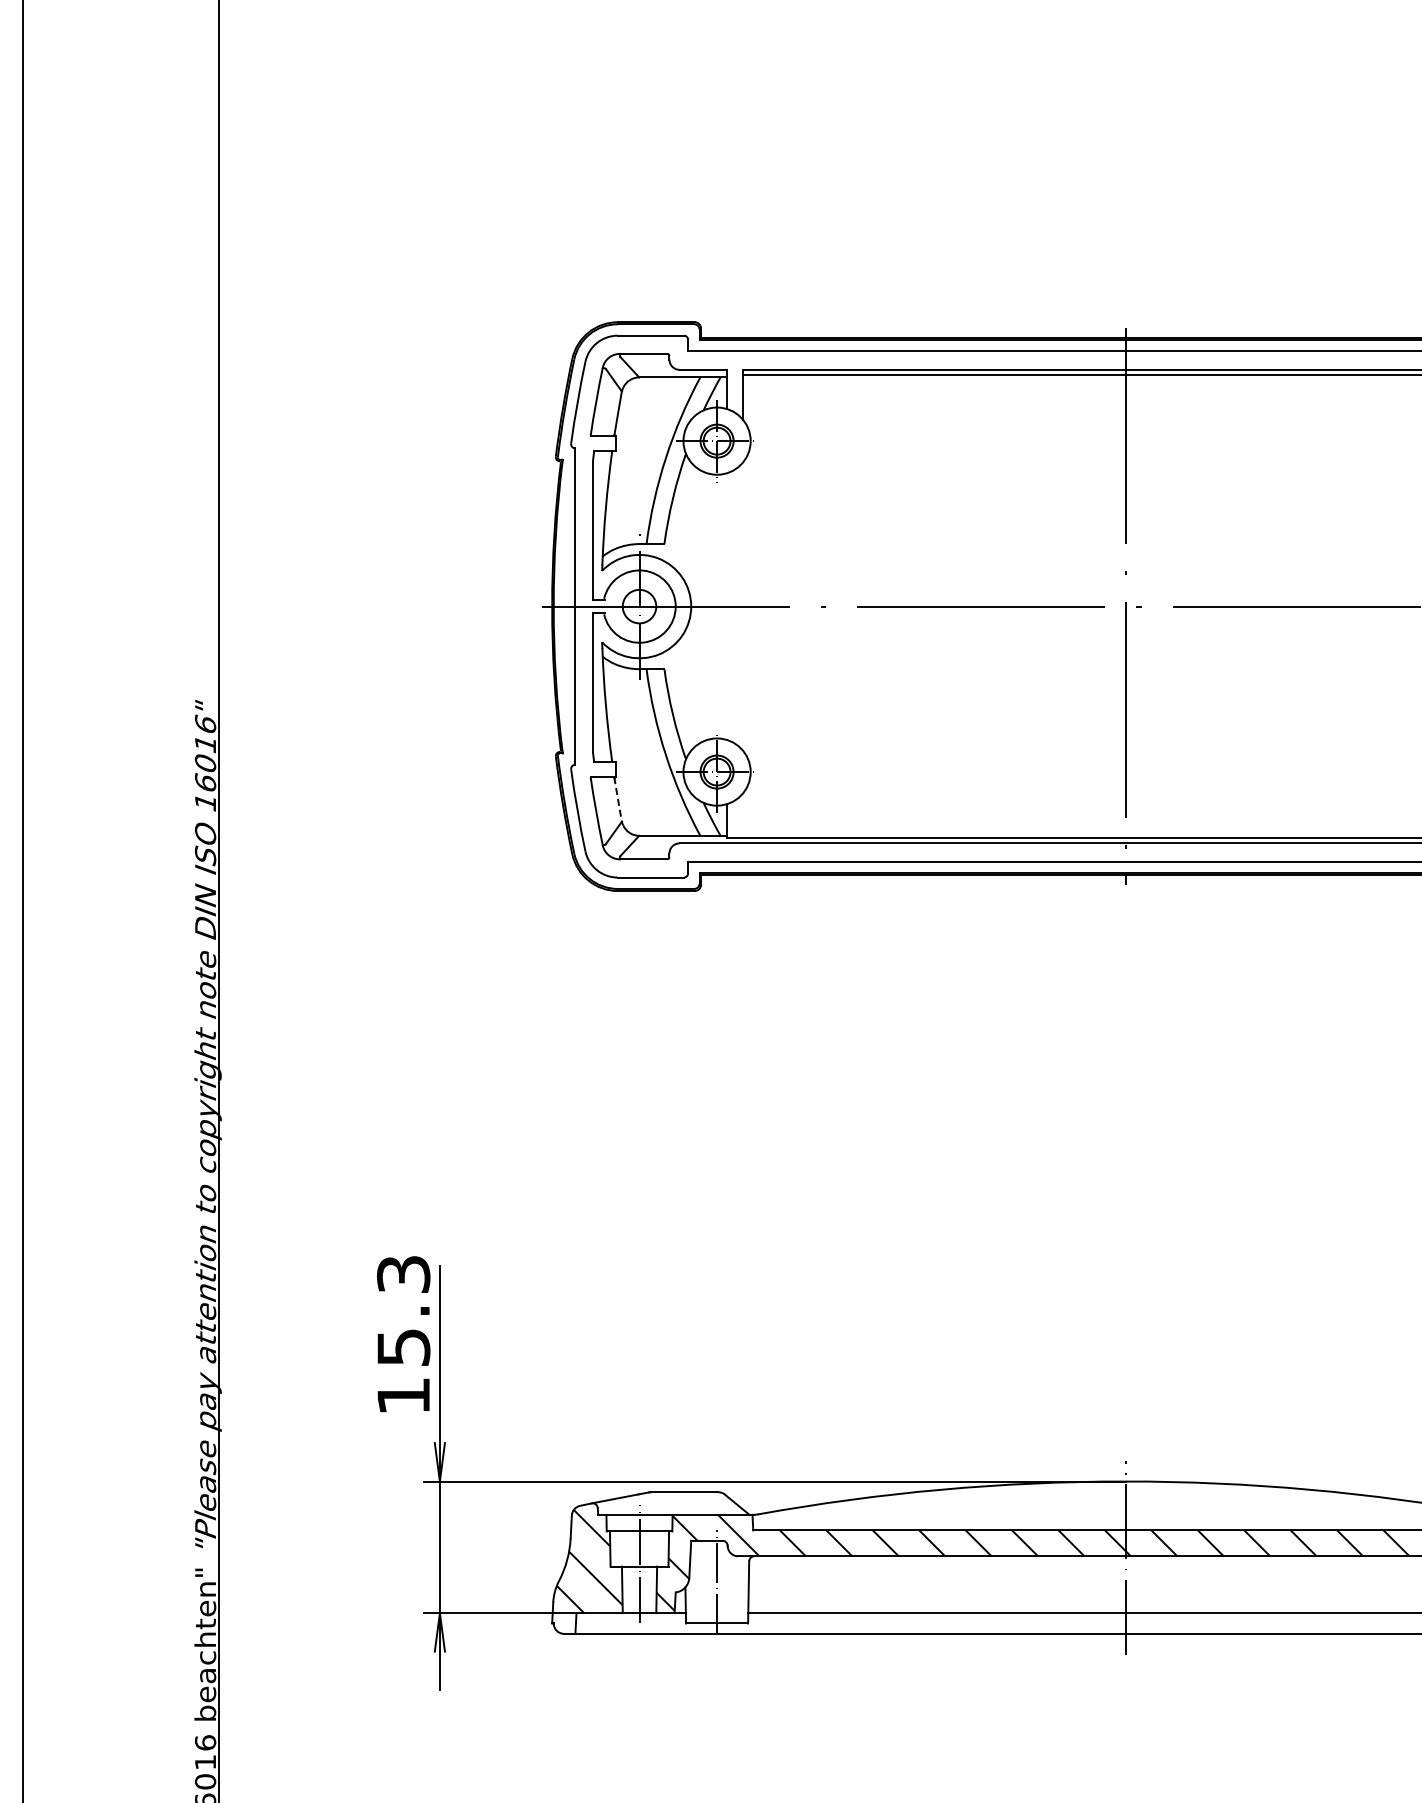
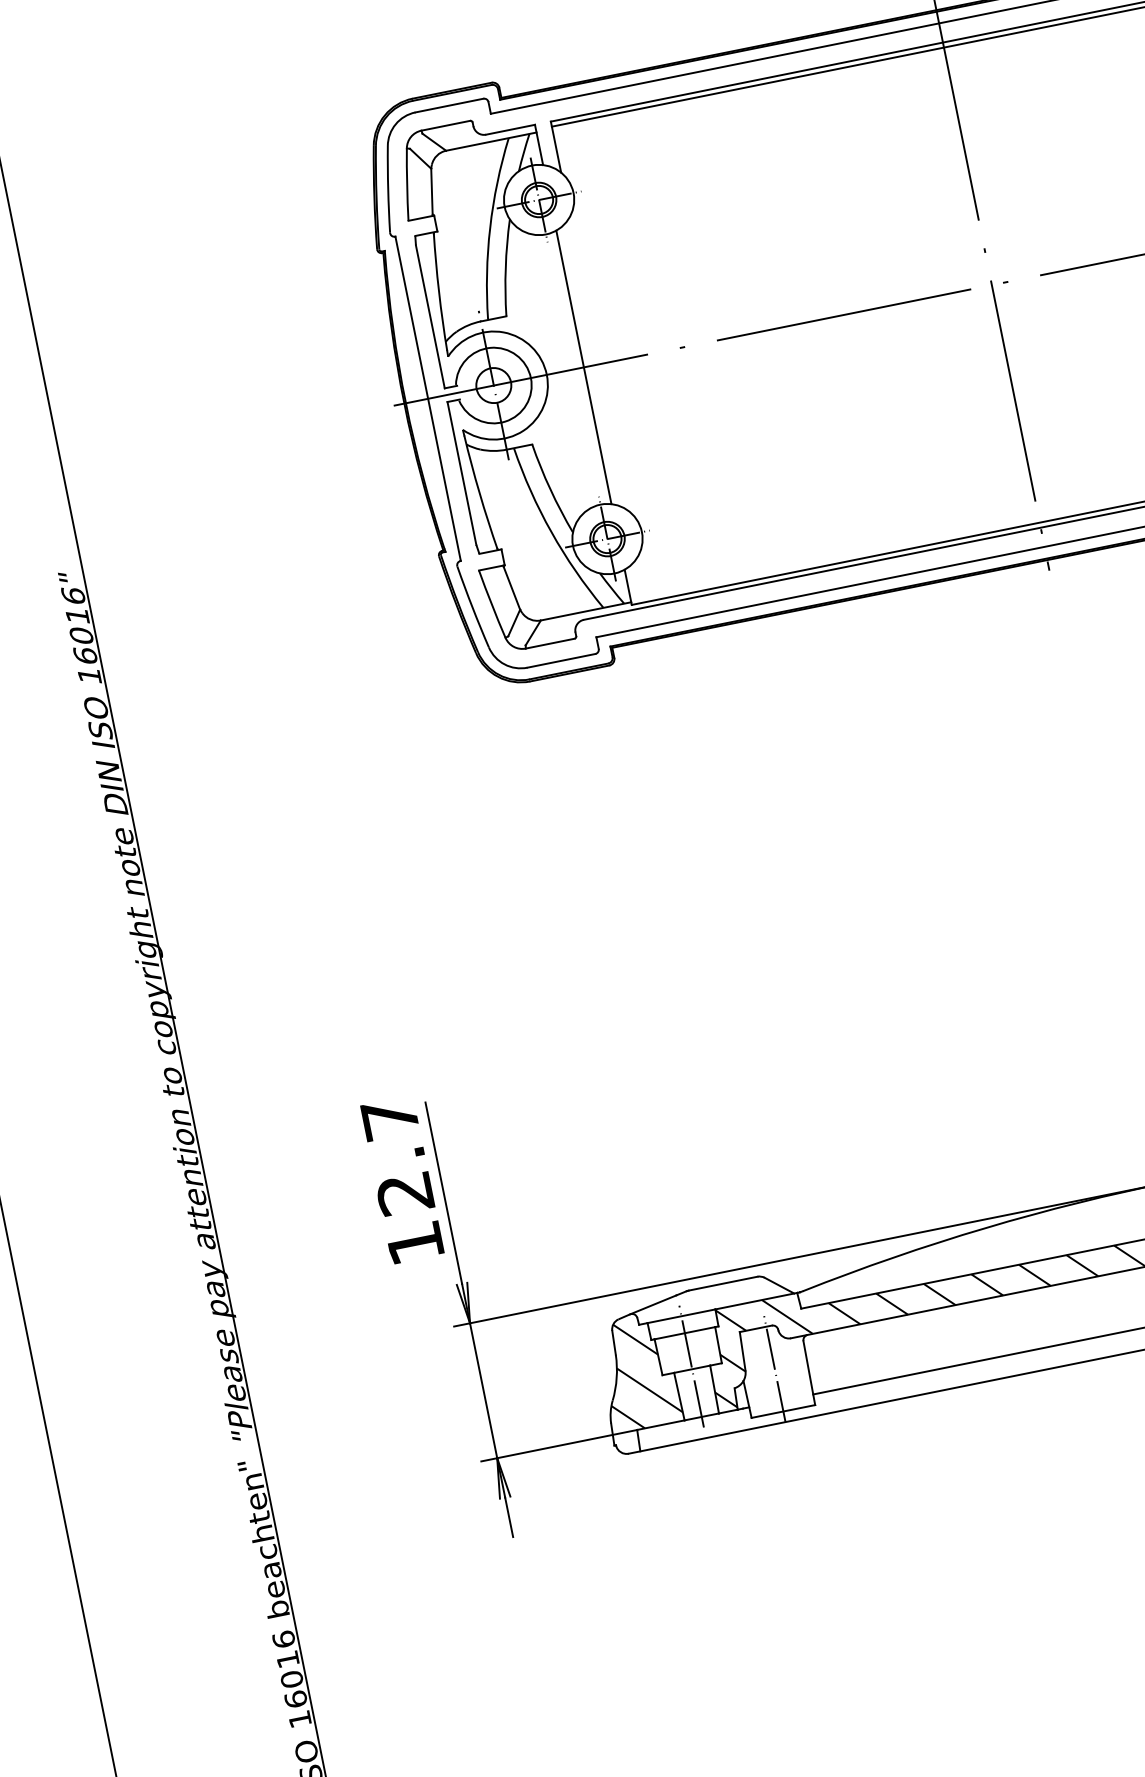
line: (727, 606) -> (583, 367), added
line: (618, 799) -> (512, 587), dashed -> solid
text: (403, 1311) -> (397, 1156), 15.3 -> 12.7

